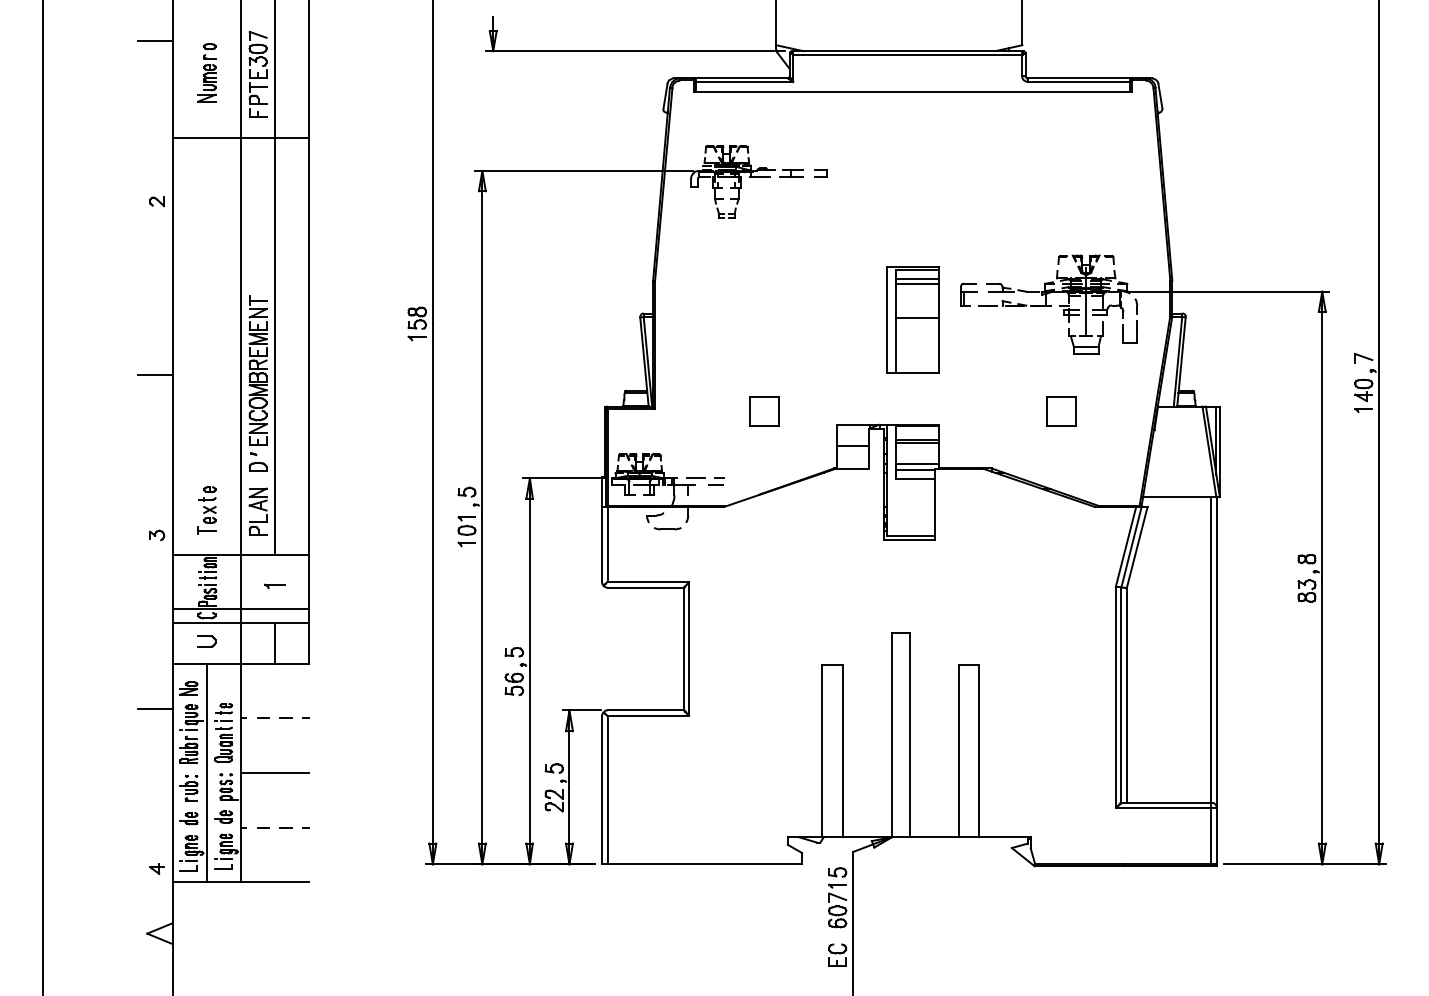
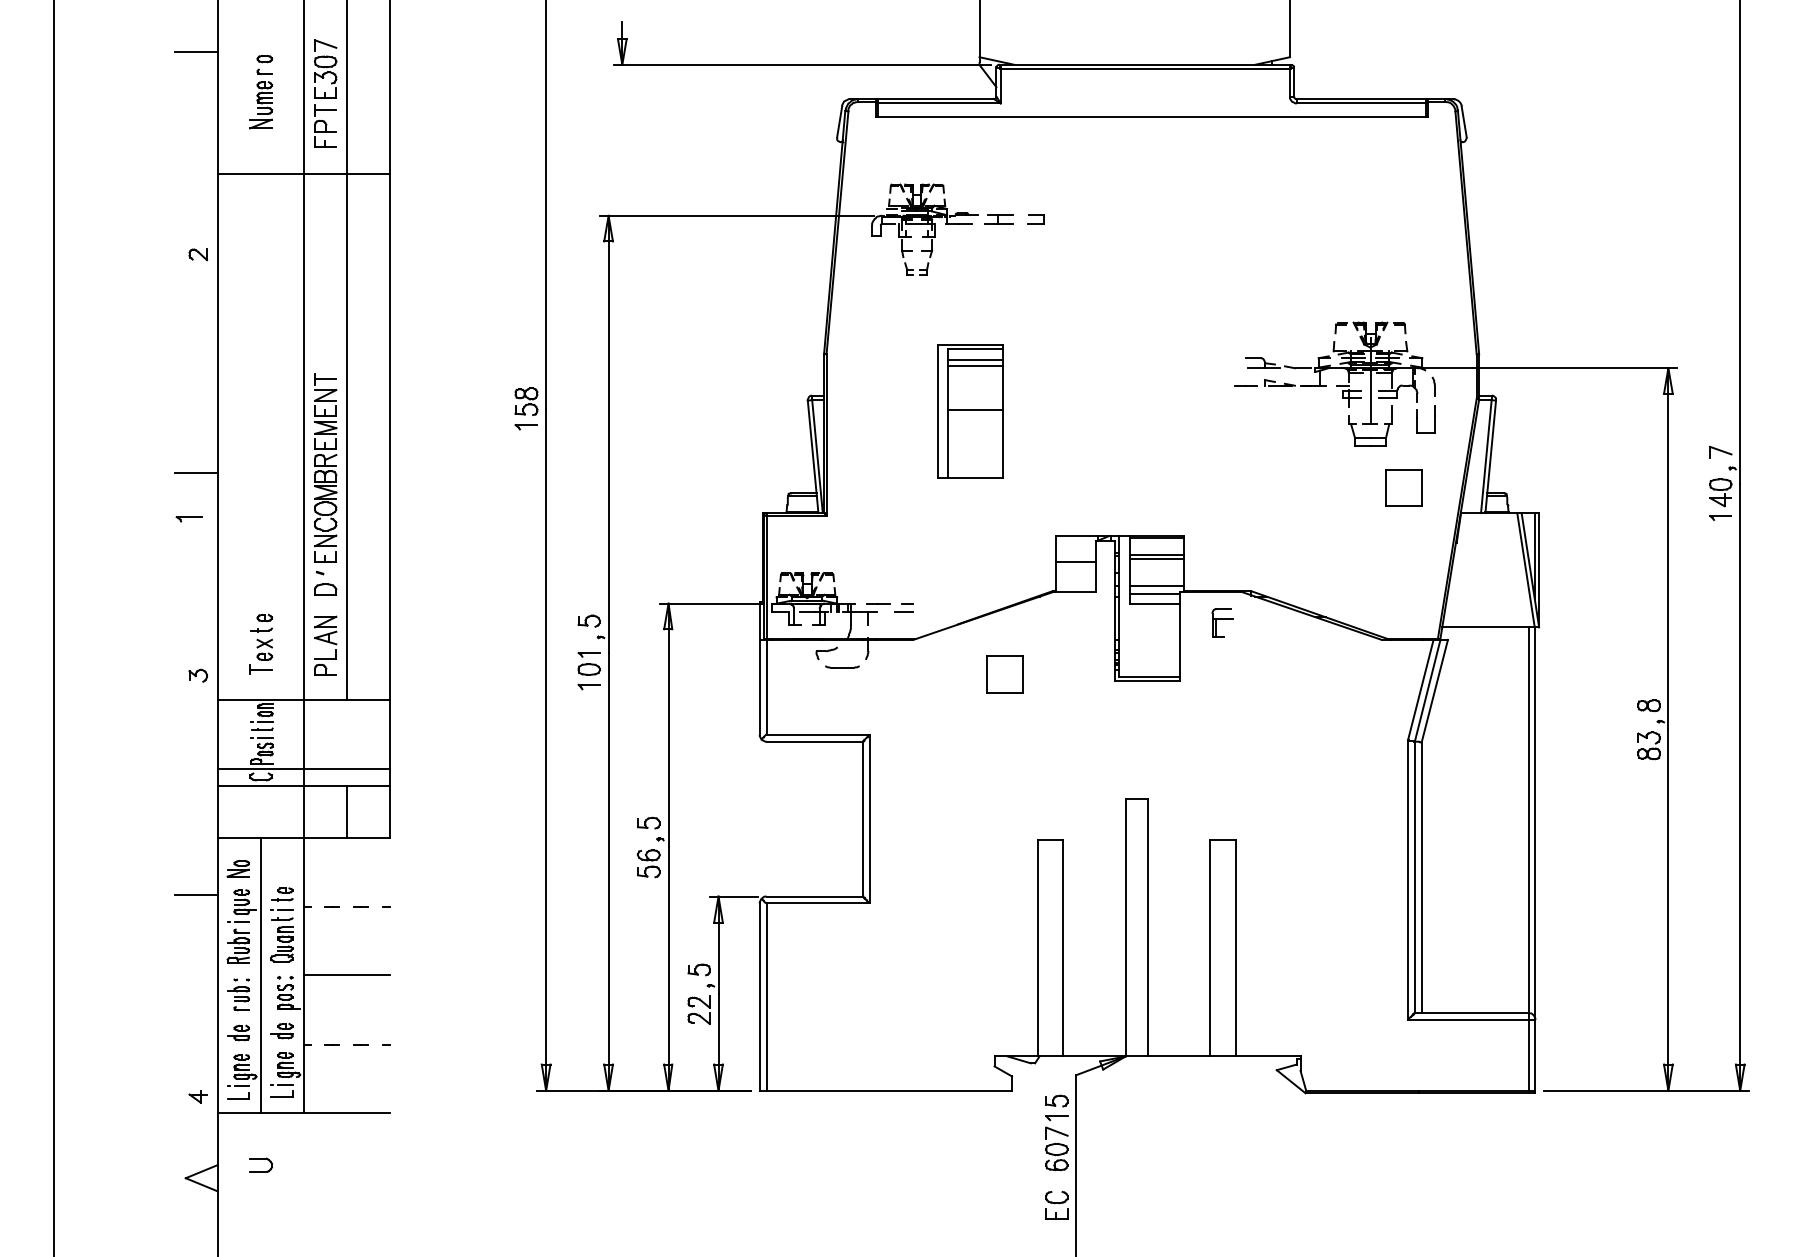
part: (968, 294) -> (1221, 622), moved
part: (912, 319) -> (969, 410), moved
part: (764, 411) -> (1004, 674), moved
part: (1061, 411) -> (1403, 487), moved
part: (274, 586) -> (188, 519), moved
part: (206, 641) -> (260, 1165), moved

